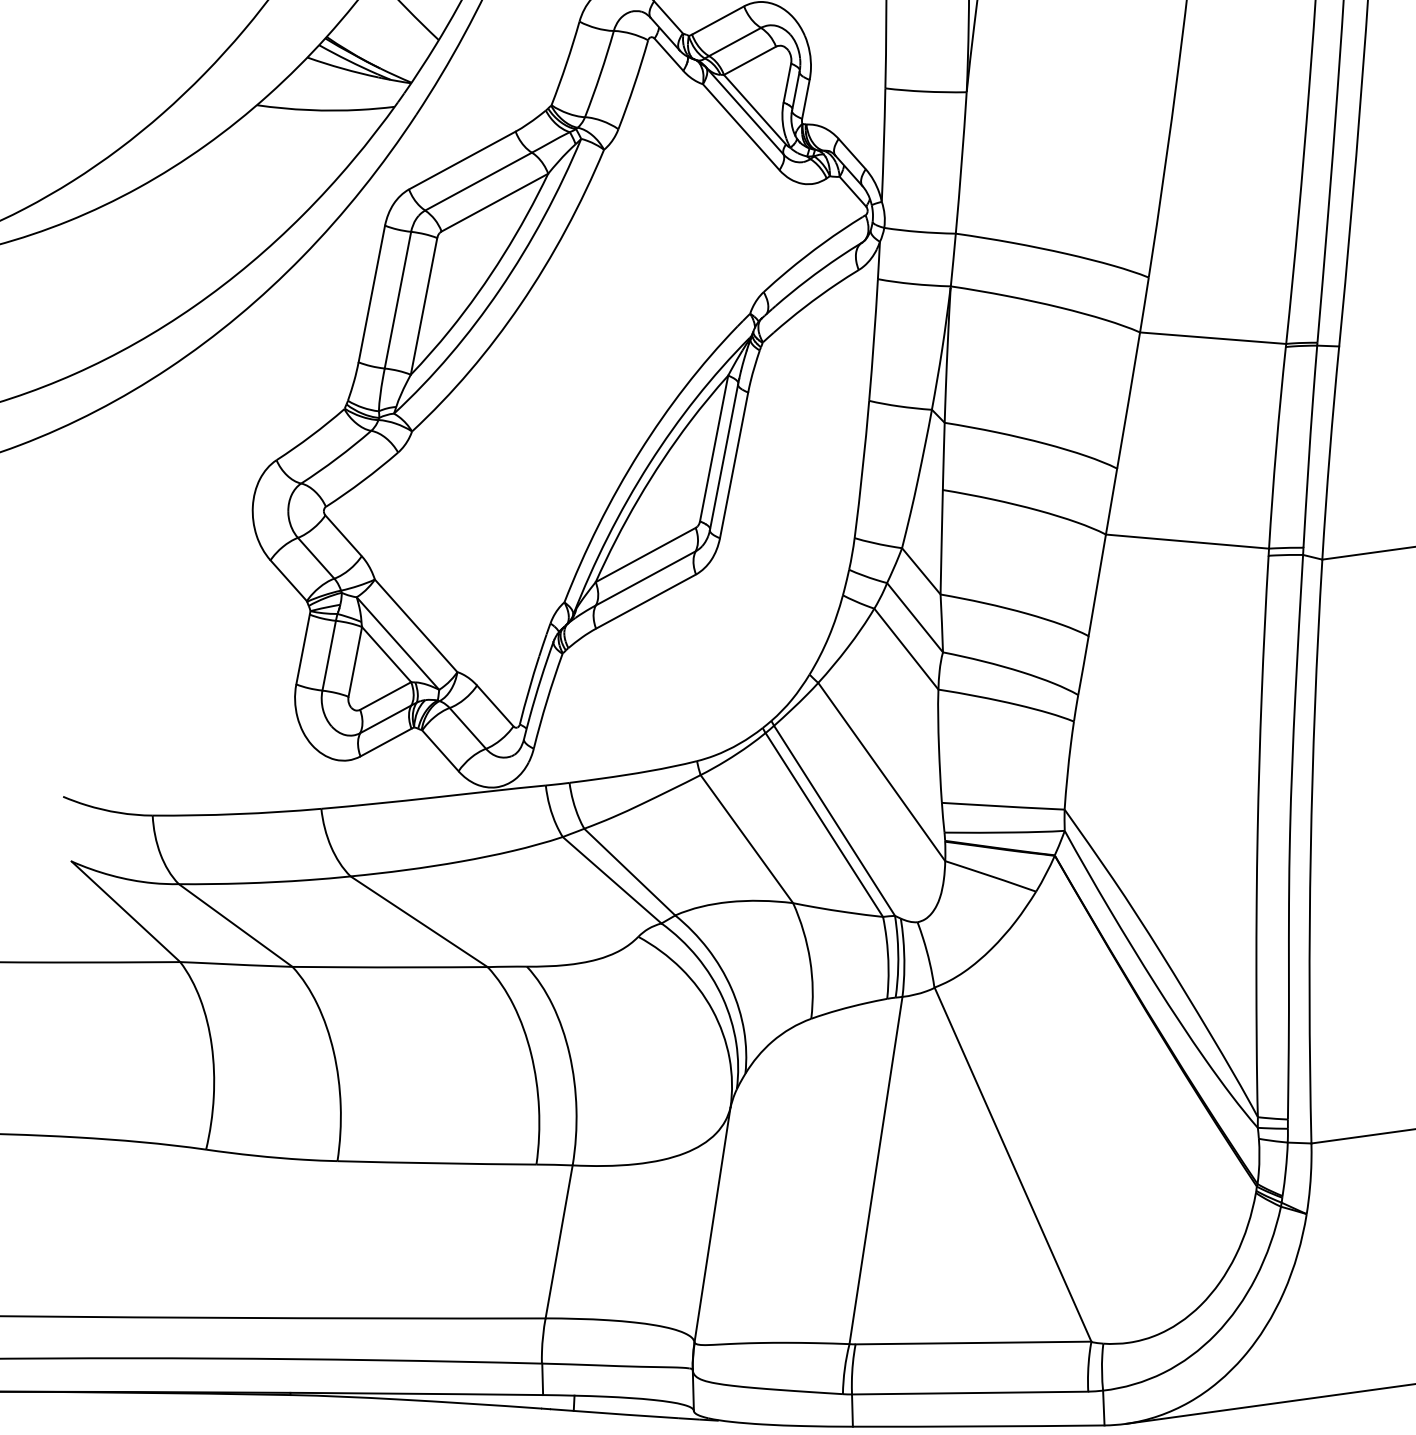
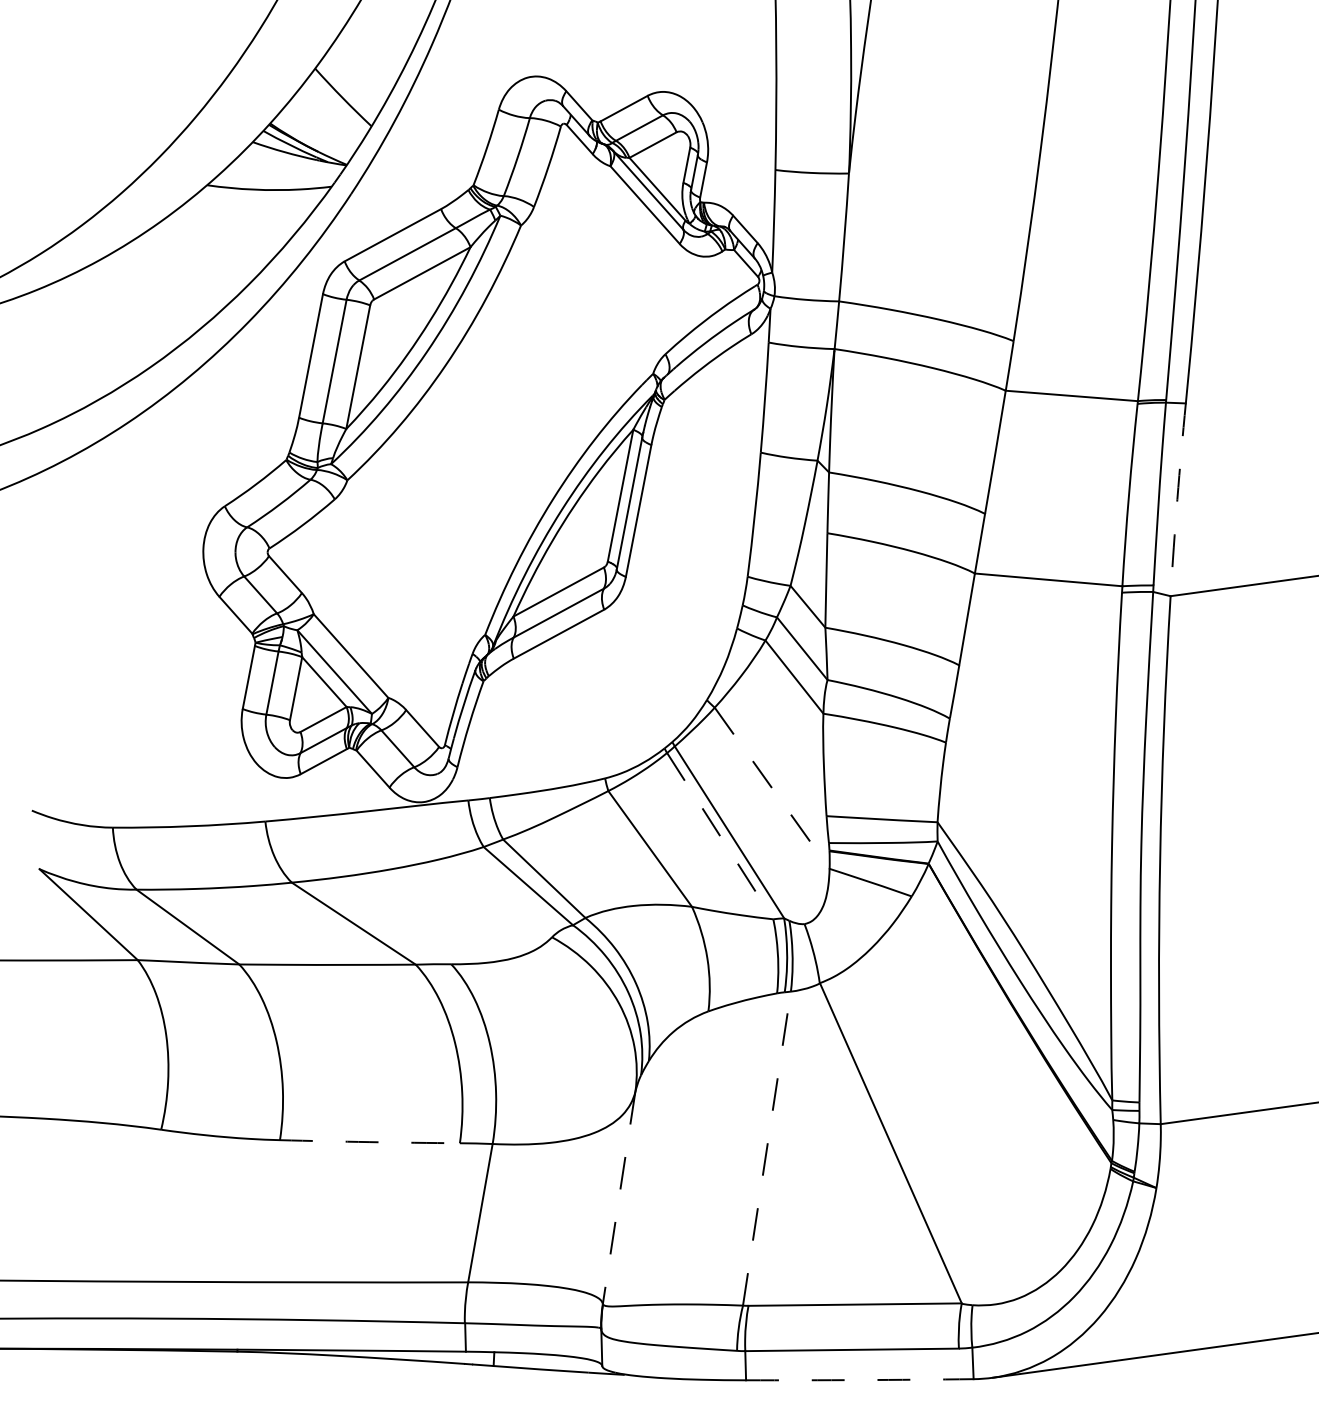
arc: (1329, 452) -> (1177, 499), solid -> dashed
line: (882, 772) -> (772, 788), solid -> dashed
line: (824, 825) -> (720, 836), solid -> dashed
arc: (436, 1163) -> (369, 1142), solid -> dashed
line: (875, 1170) -> (766, 1148), solid -> dashed
line: (712, 1225) -> (619, 1198), solid -> dashed
arc: (978, 1426) -> (859, 1380), solid -> dashed

